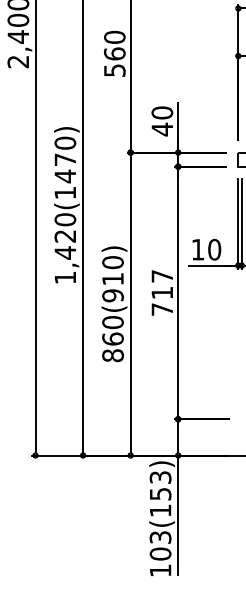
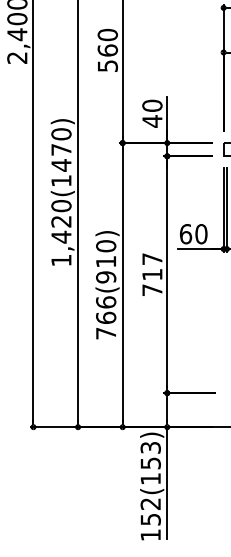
text: (197, 250) -> (185, 234), 10 -> 60
text: (113, 338) -> (106, 317), 860(910) -> 766(910)
text: (160, 545) -> (150, 511), 103(153) -> 152(153)

